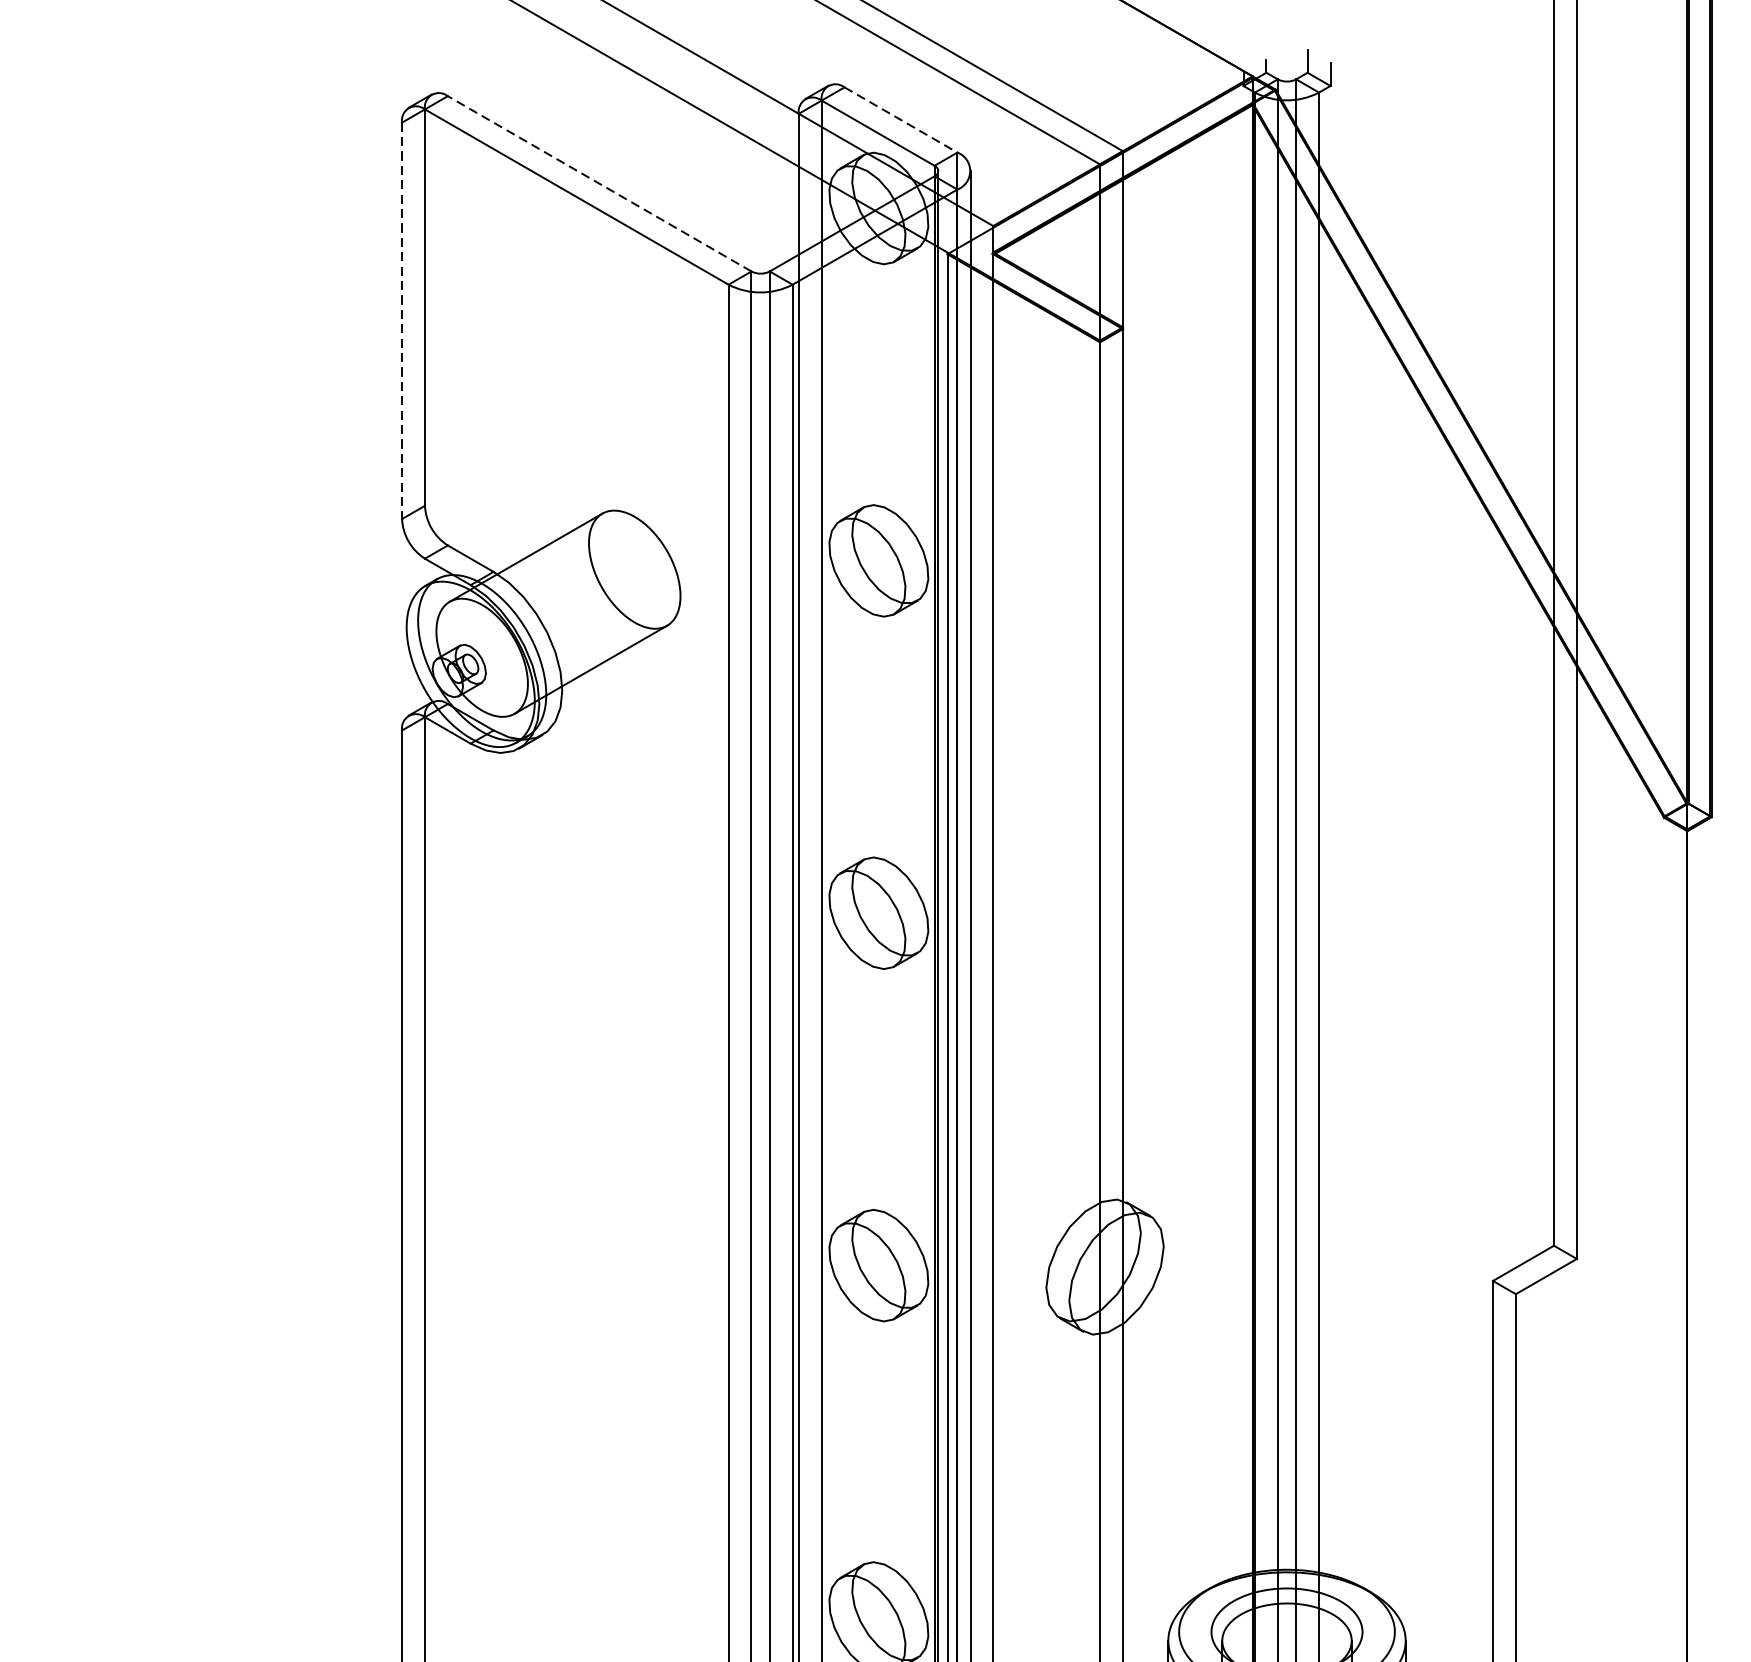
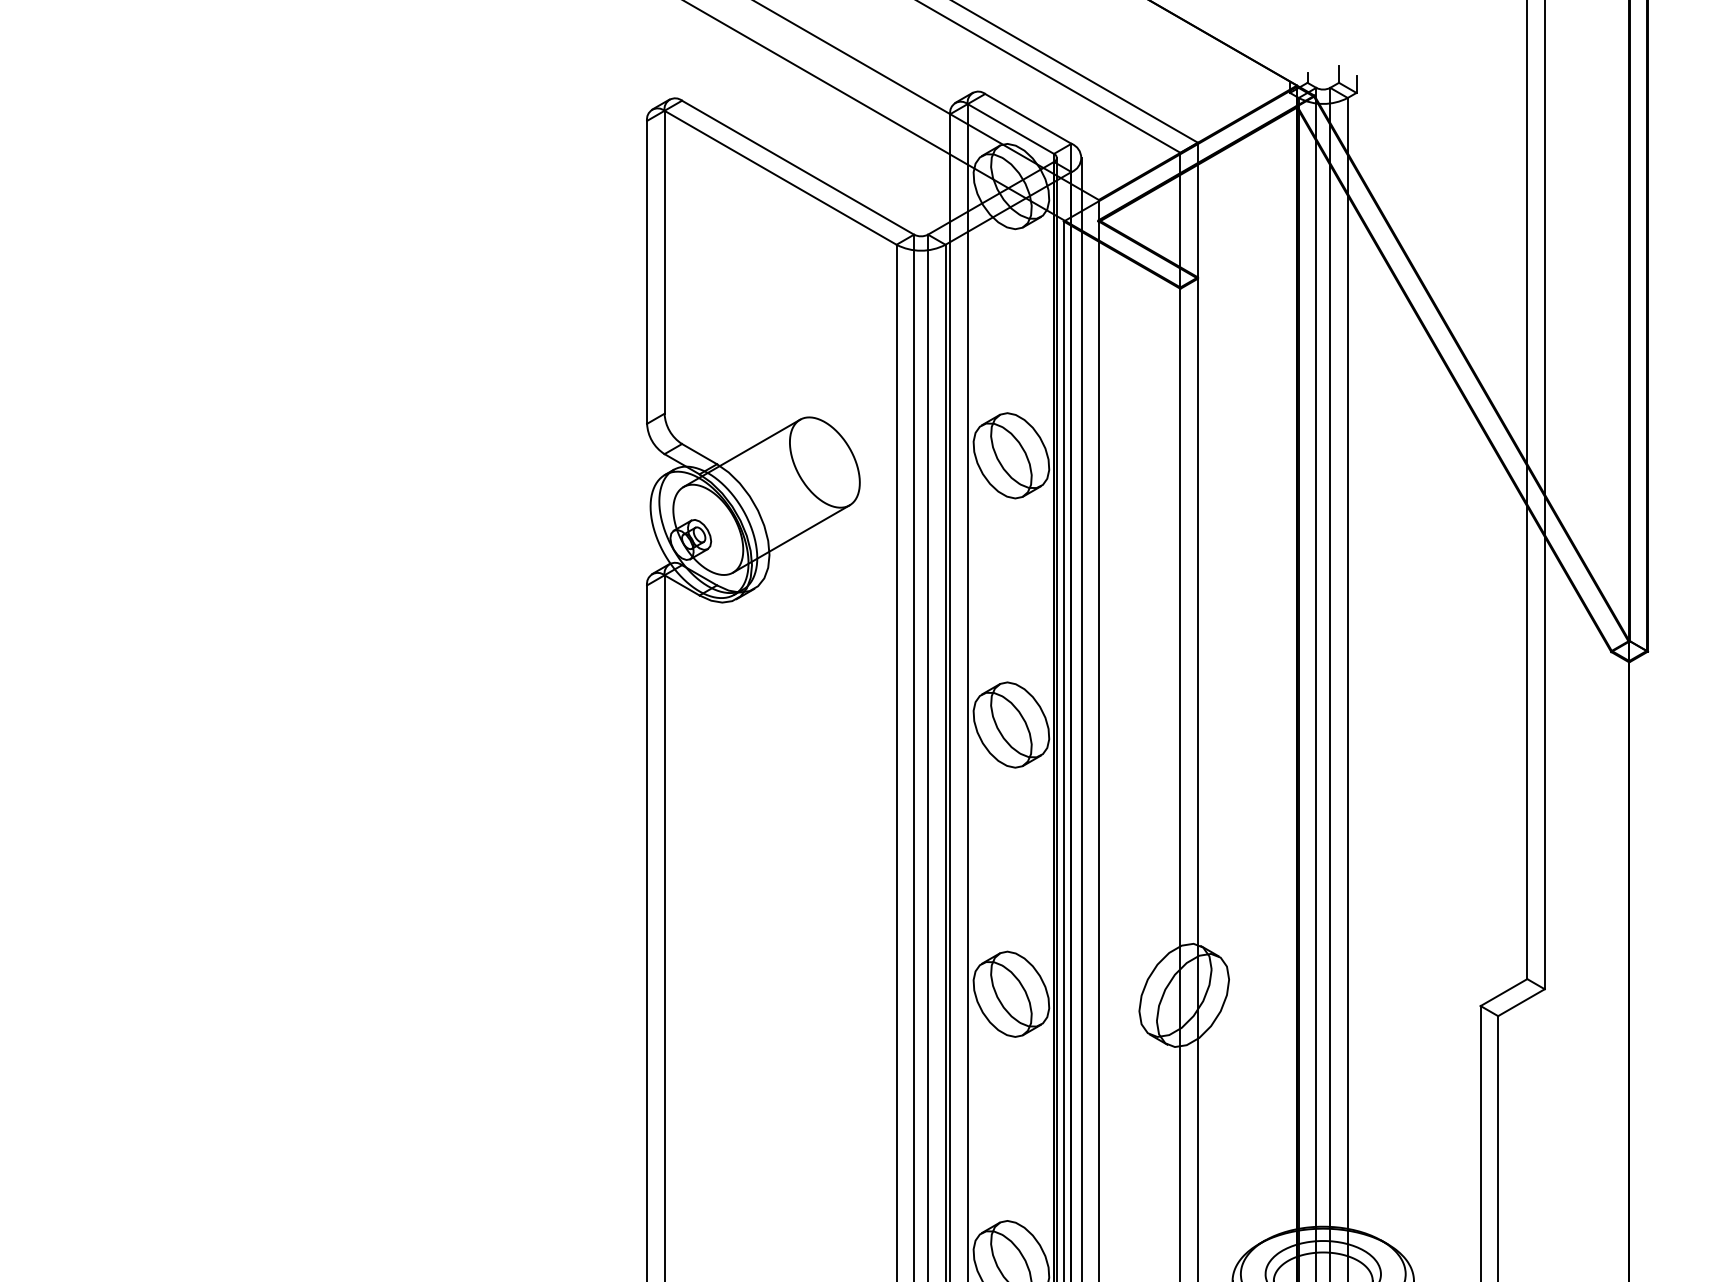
line: (901, 119) -> (1028, 118), dashed -> solid
line: (600, 183) -> (798, 167), dashed -> solid
line: (402, 320) -> (647, 272), dashed -> solid

